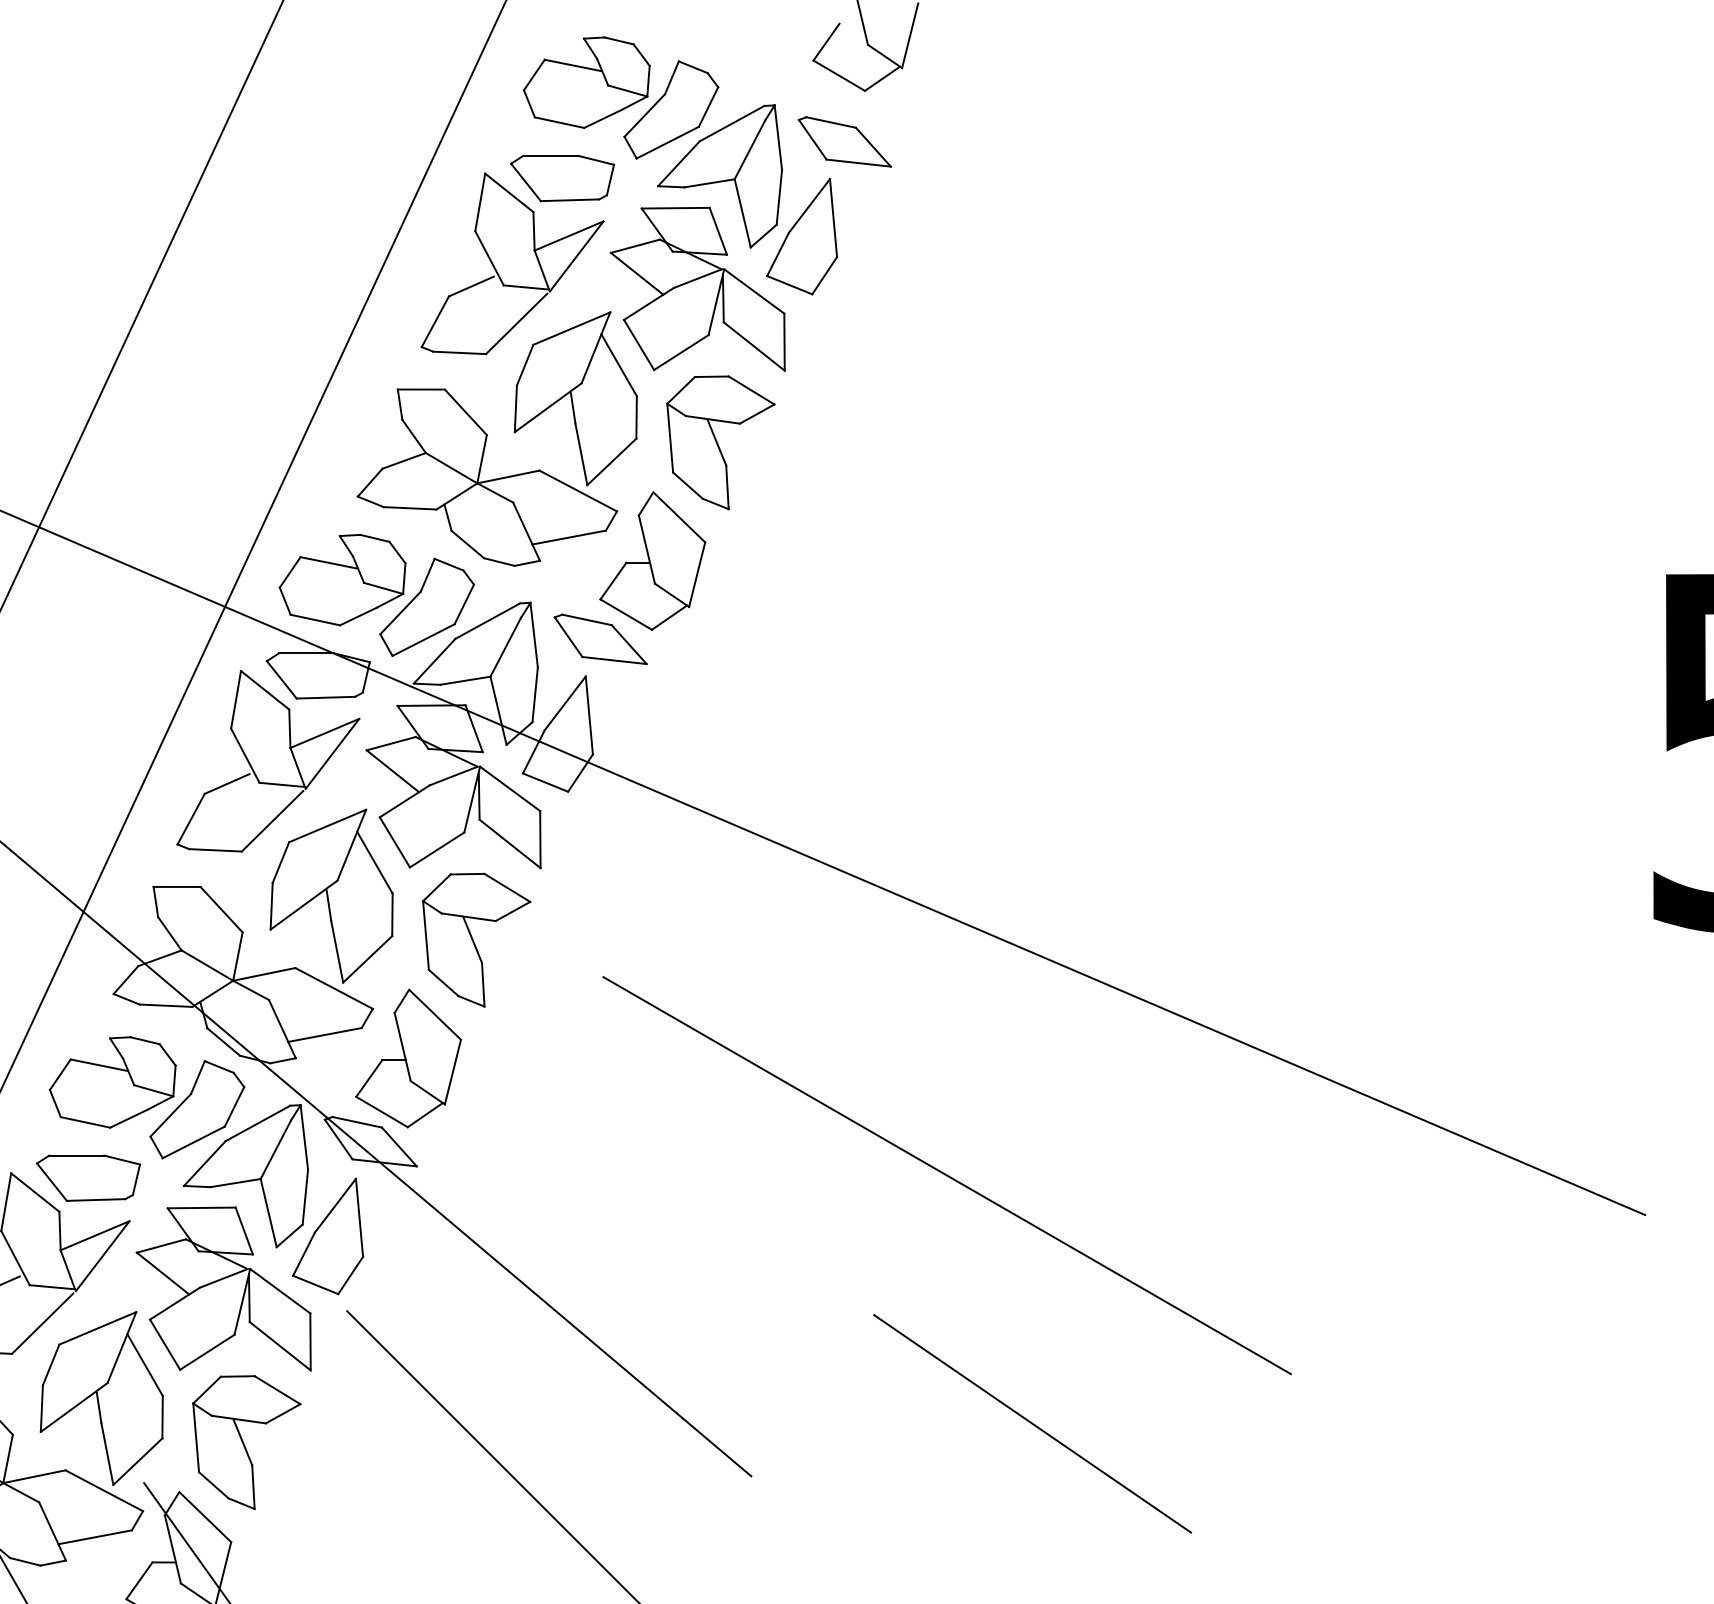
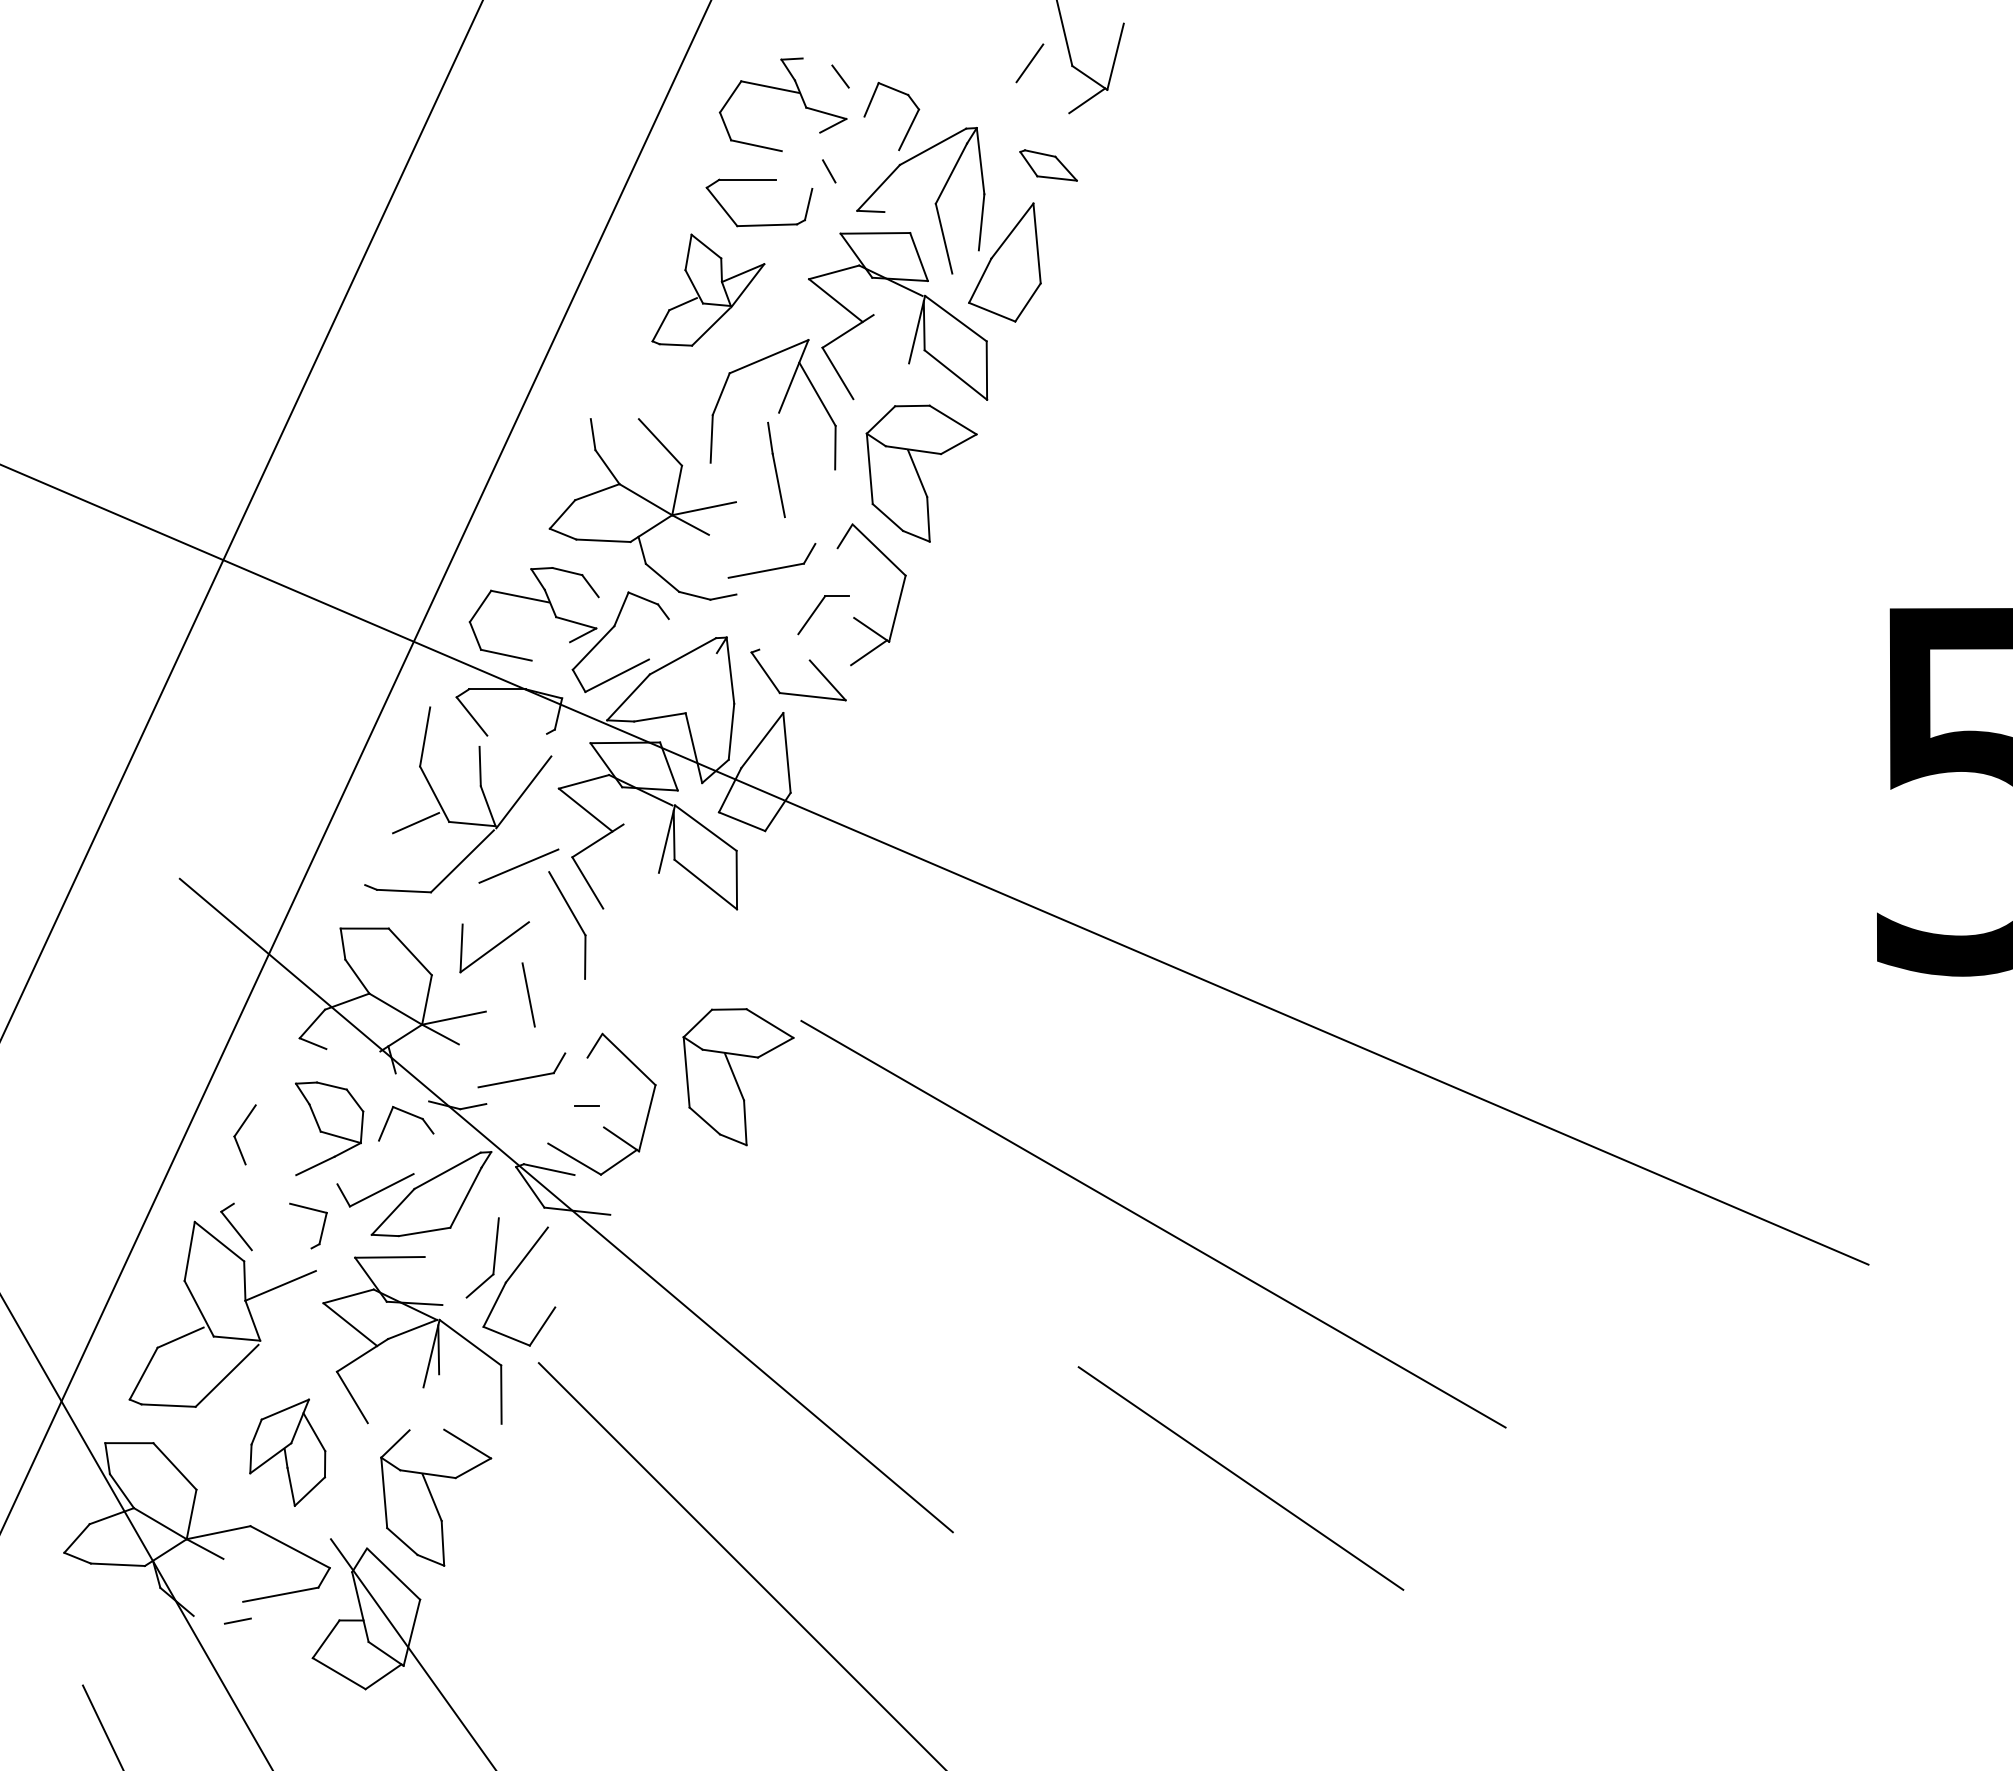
line: (619, 40) -> (817, 61), removed
line: (838, 75) -> (1042, 97), removed
line: (648, 80) -> (847, 102), removed
line: (644, 115) -> (843, 138), removed
line: (602, 118) -> (800, 141), removed
part: (844, 141) -> (1048, 165), size x0.6
line: (667, 142) -> (867, 166), removed
line: (595, 159) -> (793, 183), removed
line: (708, 182) -> (909, 207), removed
line: (763, 235) -> (965, 261), removed
part: (512, 263) -> (708, 289), size x0.6
line: (697, 278) -> (897, 305), removed
line: (681, 352) -> (881, 381), removed
line: (420, 389) -> (614, 419), removed
line: (547, 407) -> (744, 437), removed
line: (611, 462) -> (809, 493), removed
line: (578, 490) -> (775, 522), removed
line: (526, 531) -> (722, 564), removed
line: (646, 549) -> (845, 582), removed
line: (404, 578) -> (597, 612), removed
line: (463, 604) -> (658, 639), removed
line: (625, 614) -> (824, 649), removed
line: (358, 616) -> (550, 651), removed
line: (586, 619) -> (784, 654), removed
line: (504, 647) -> (700, 683), removed
line: (264, 689) -> (454, 726), removed
line: (326, 697) -> (517, 734), removed
line: (324, 733) -> (515, 771), removed
line: (453, 775) -> (647, 814), removed
line: (191, 819) -> (379, 859), removed
line: (351, 844) -> (543, 885), removed
line: (436, 849) -> (630, 890), removed
line: (280, 862) -> (470, 903), removed
line: (328, 905) -> (519, 947), removed
part: (476, 940) -> (738, 1077), moved
line: (367, 959) -> (559, 1002), removed
line: (334, 988) -> (525, 1032), removed
line: (166, 1005) -> (353, 1050), removed
line: (282, 1029) -> (472, 1074), removed
line: (223, 1042) -> (412, 1087), removed
line: (402, 1046) -> (595, 1092), removed
line: (98, 1064) -> (284, 1110), removed
line: (369, 1078) -> (561, 1124), removed
line: (234, 1106) -> (423, 1153), removed
line: (171, 1115) -> (358, 1162), removed
line: (85, 1122) -> (270, 1169), removed
line: (303, 1137) -> (494, 1185), removed
line: (399, 1146) -> (592, 1194), removed
line: (76, 1155) -> (261, 1203), removed
line: (95, 1200) -> (281, 1249), removed
line: (268, 1212) -> (458, 1262), removed
line: (359, 1217) -> (551, 1267), removed
line: (244, 1231) -> (433, 1281), removed
line: (102, 1255) -> (288, 1306), removed
line: (280, 1345) -> (470, 1398), removed
line: (207, 1352) -> (395, 1405), removed
line: (237, 1375) -> (426, 1429), removed
part: (101, 1398) -> (287, 1452), size x0.6
line: (51, 1531) -> (236, 1588), removed
line: (24, 1561) -> (208, 1619), removed

